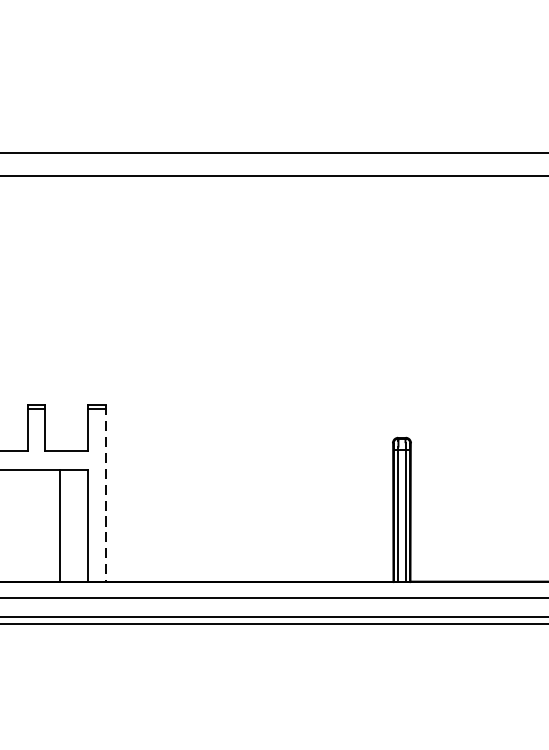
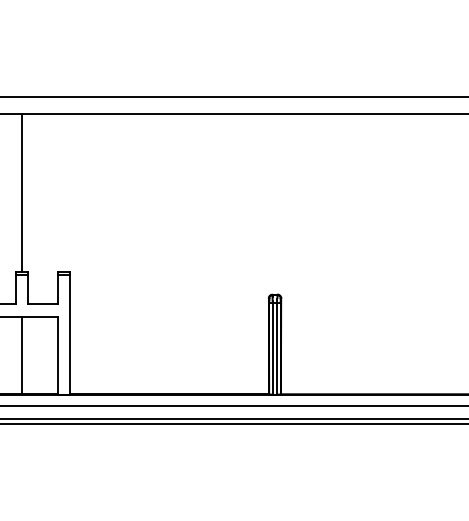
line: (35, 290) -> (21, 192), added
line: (105, 493) -> (69, 333), dashed -> solid
line: (58, 525) -> (21, 355), moved

